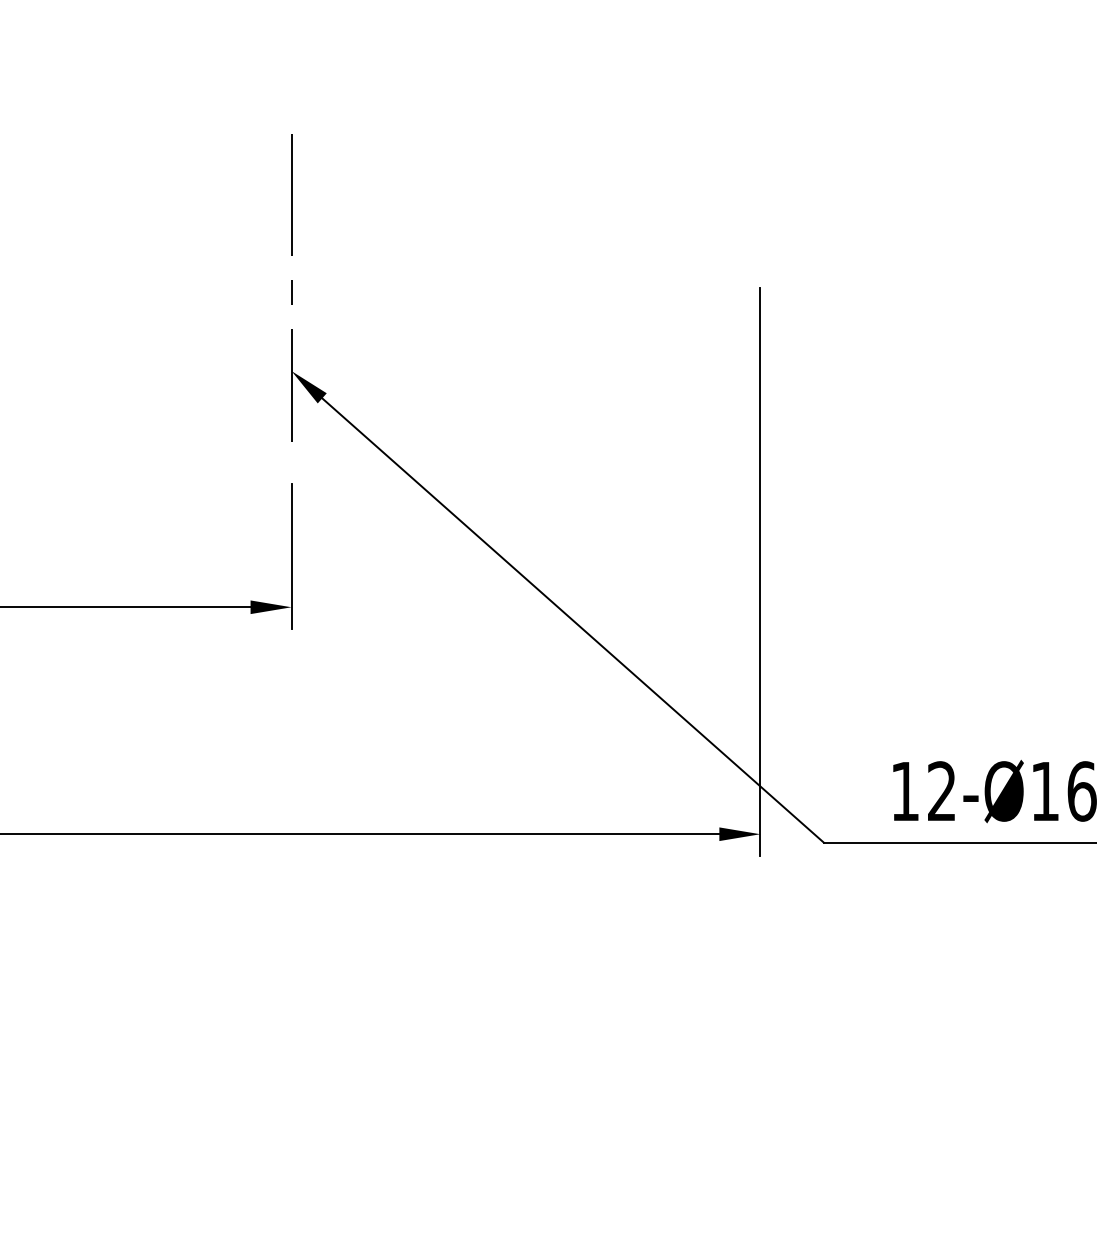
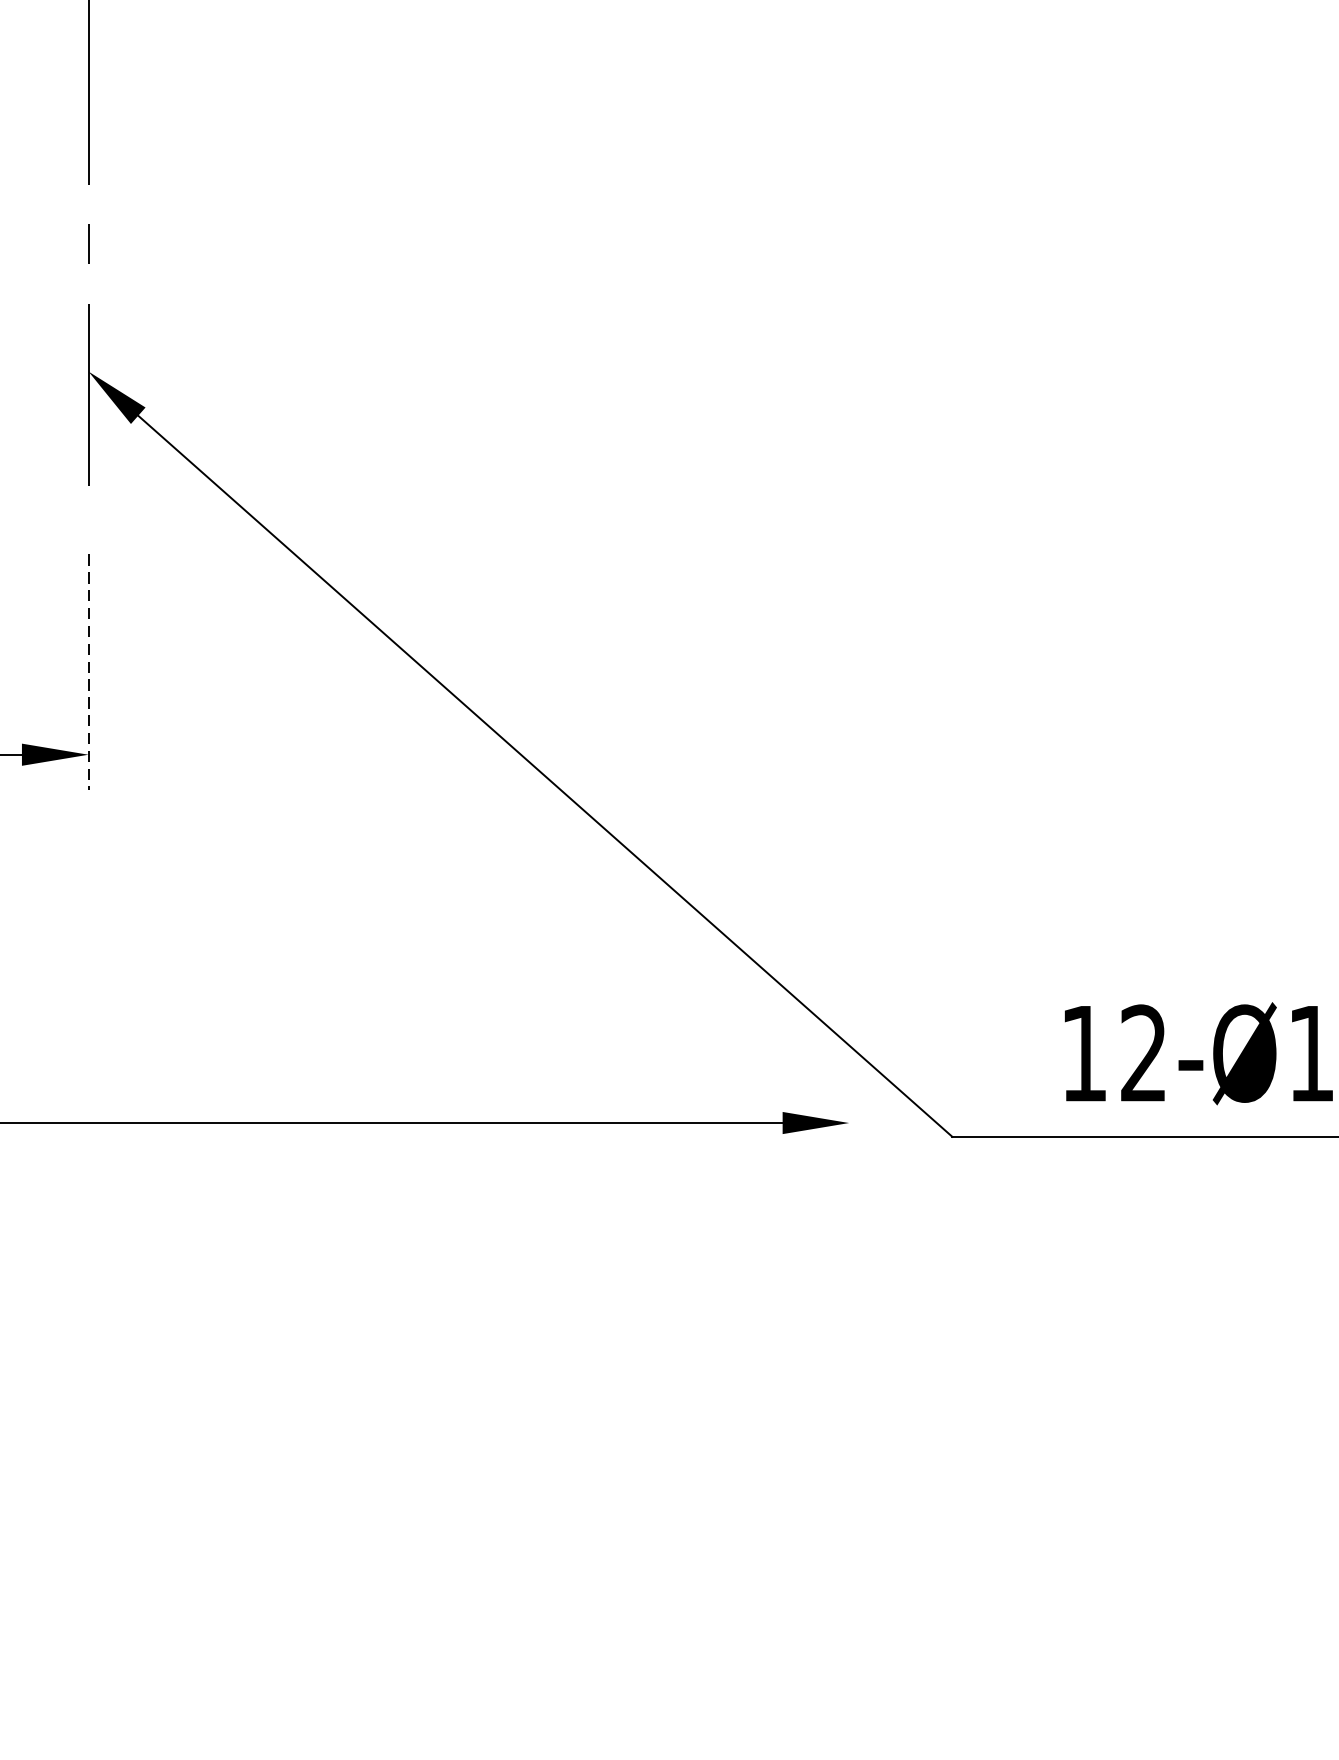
line: (291, 556) -> (88, 672), solid -> dashed
line: (760, 572) -> (849, 698), removed

